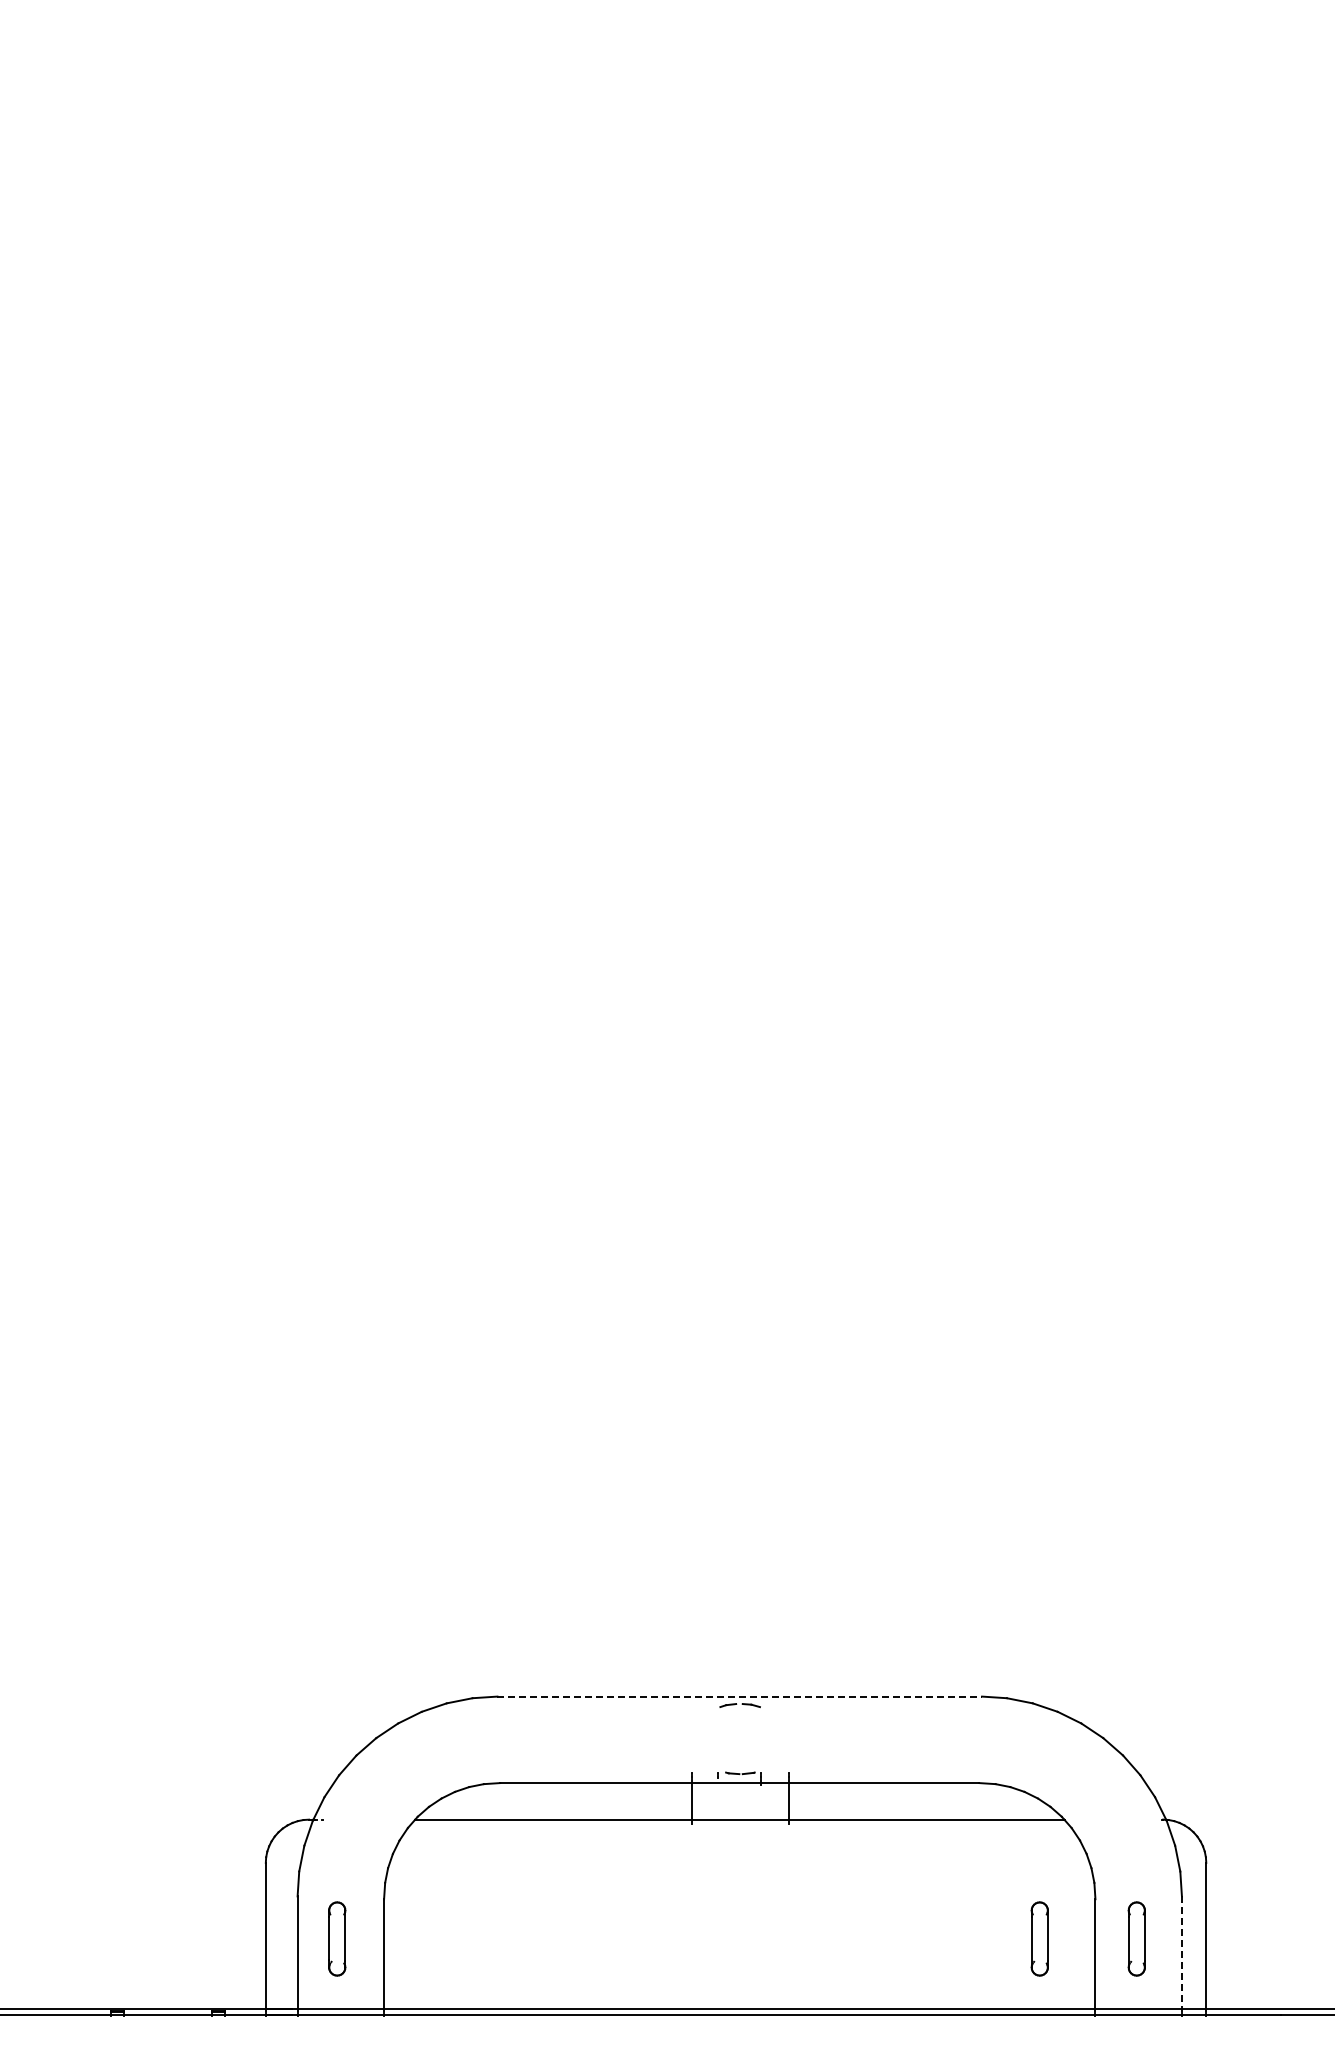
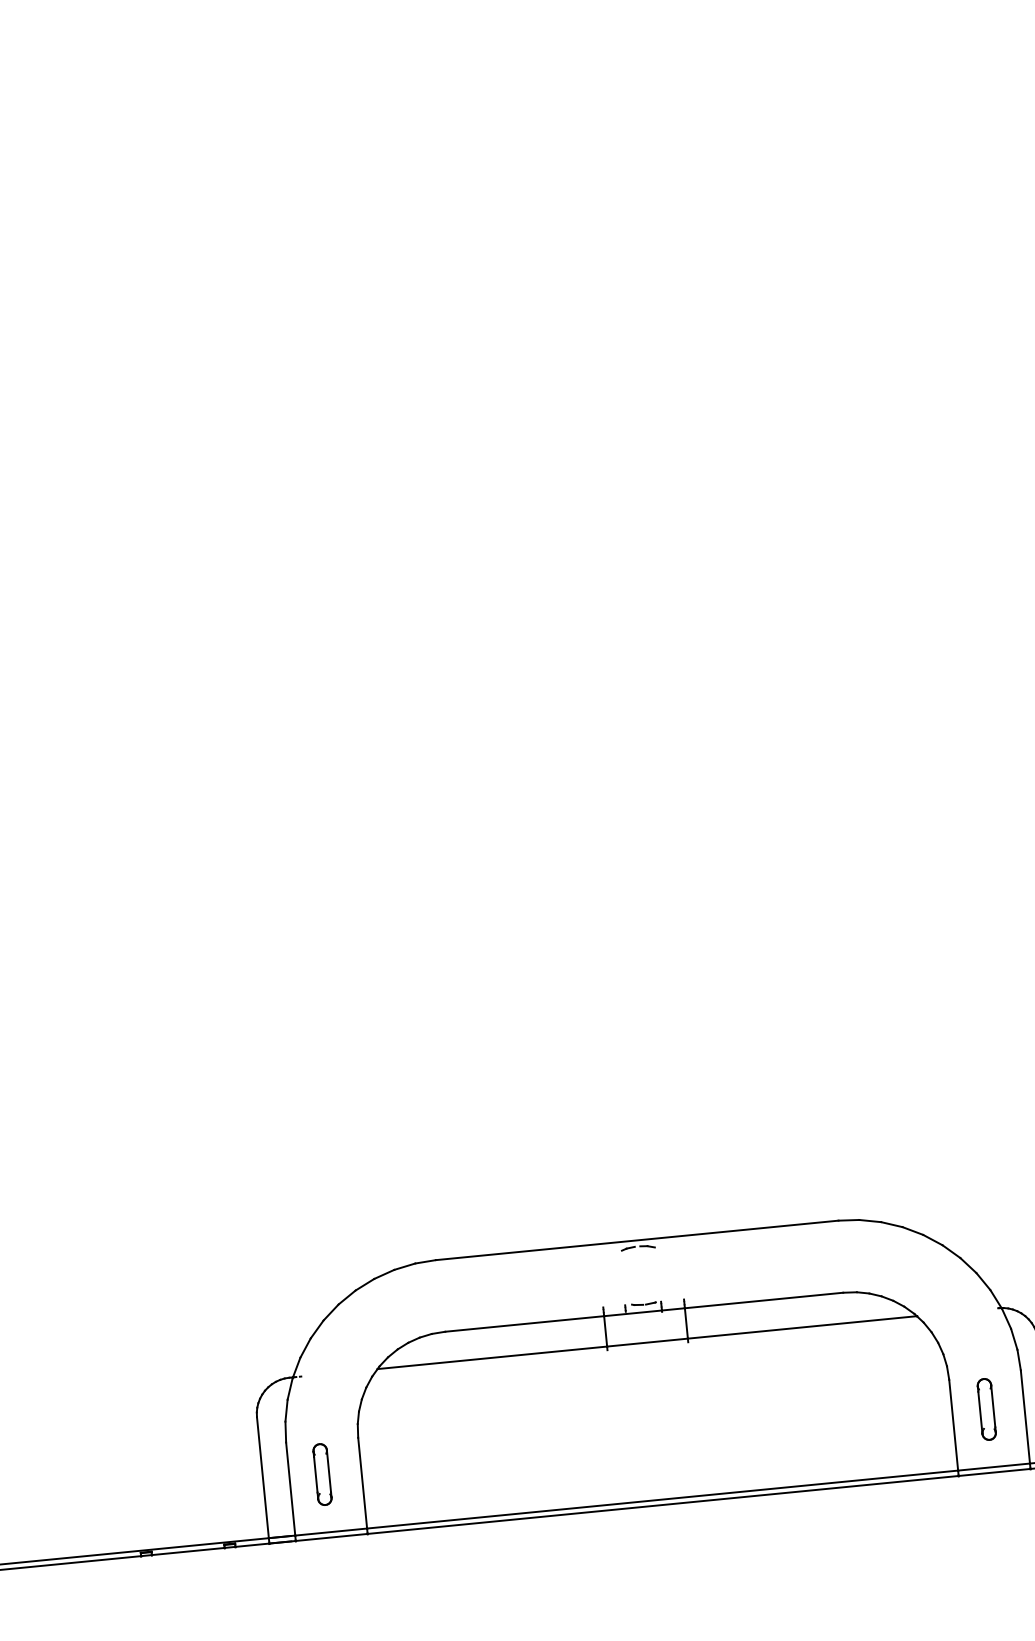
line: (740, 1696) -> (637, 1240), dashed -> solid
part: (1039, 1938) -> (905, 1416), removed
line: (1181, 1952) -> (1025, 1417), dashed -> solid

